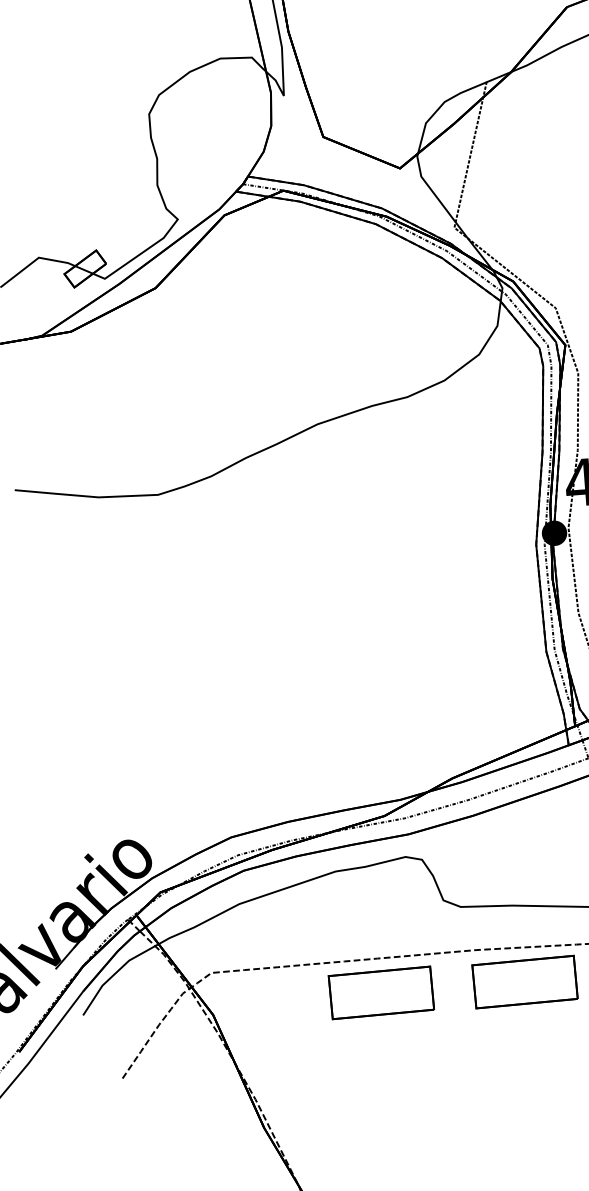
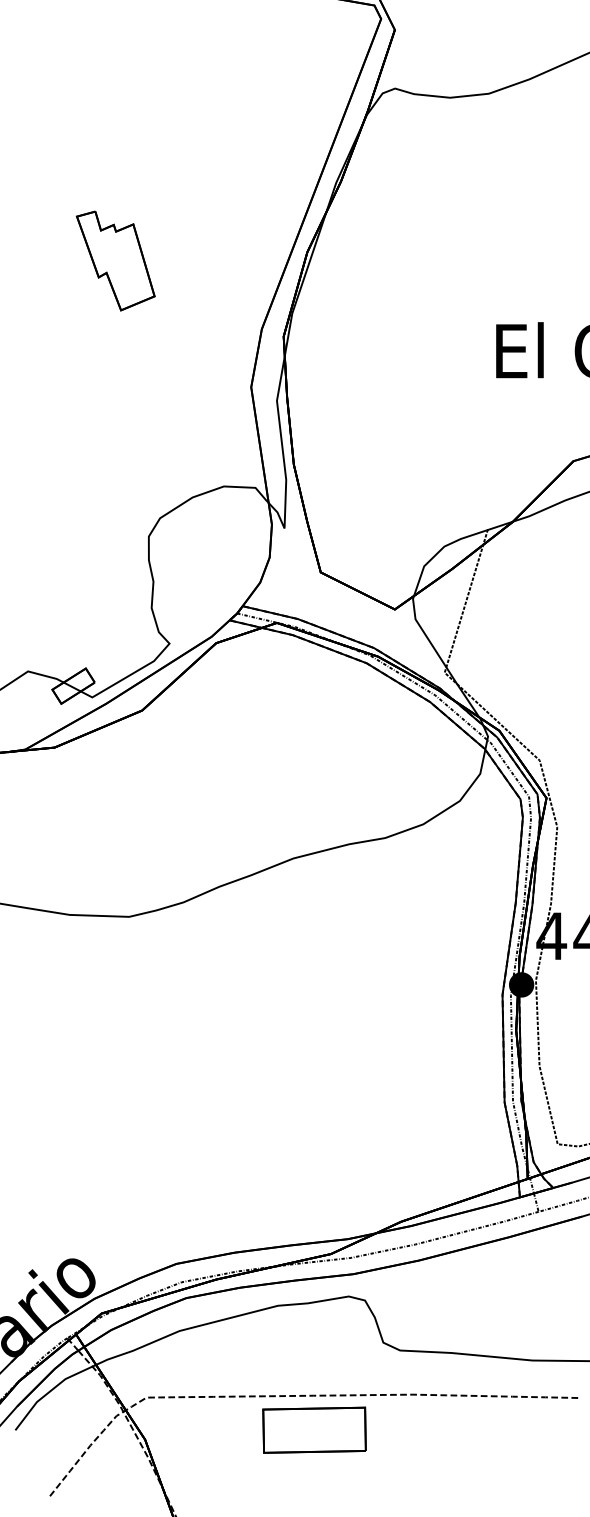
part: (524, 981) -> (458, 1429), removed

